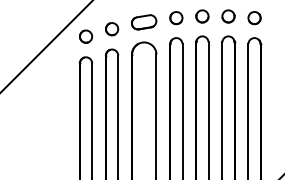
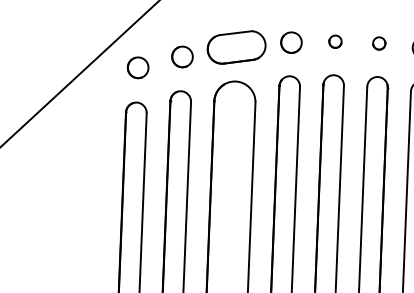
part: (202, 16) -> (335, 41), size x0.6
part: (228, 16) -> (379, 43), size x0.6
part: (144, 22) -> (237, 47), size x1.4

